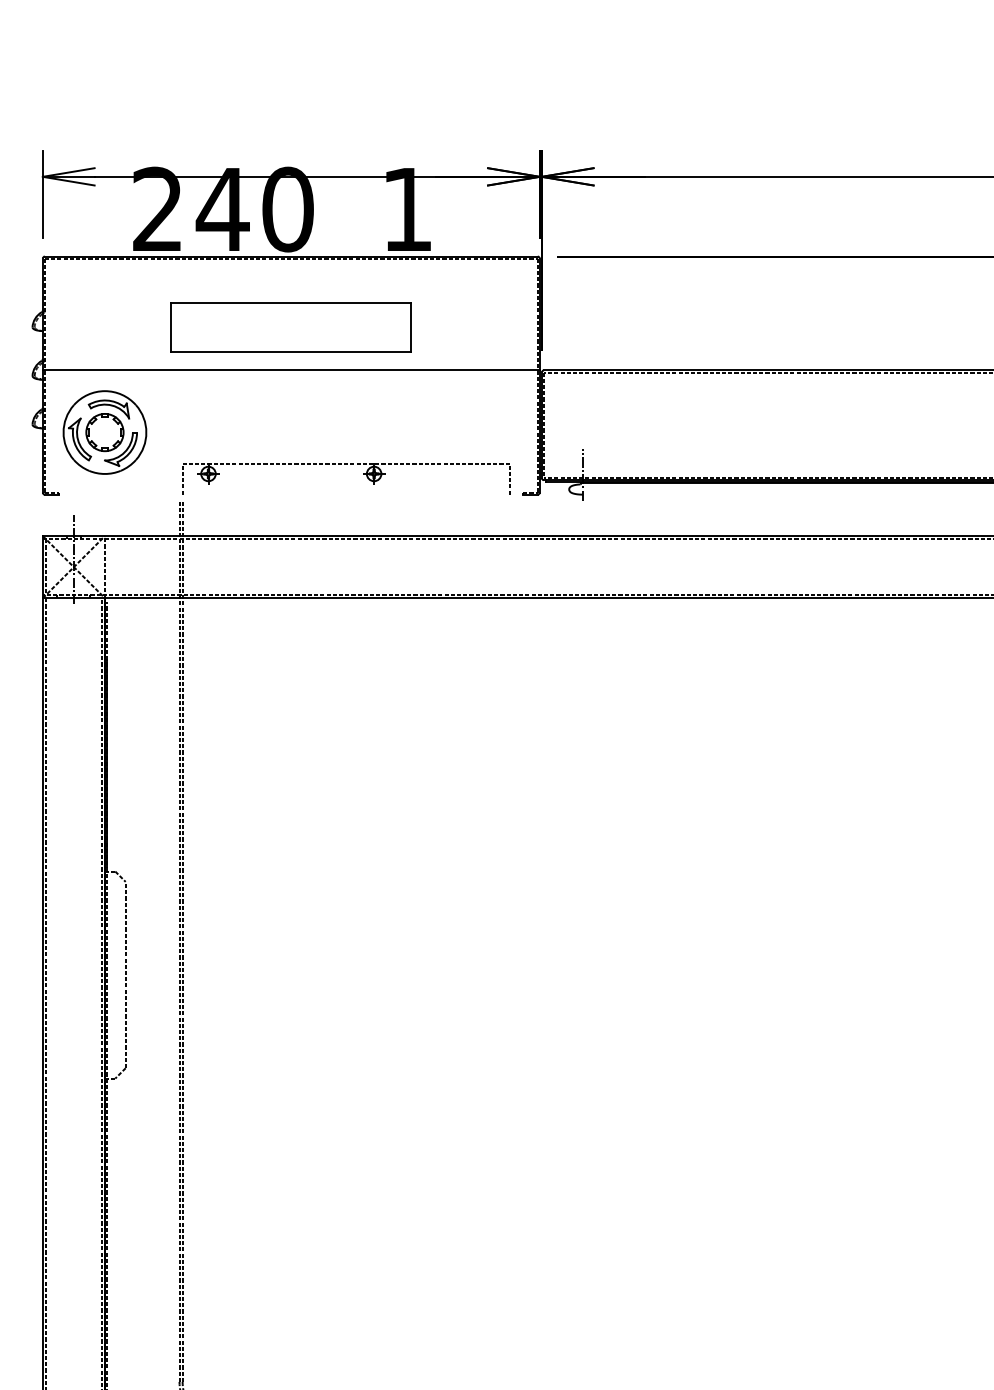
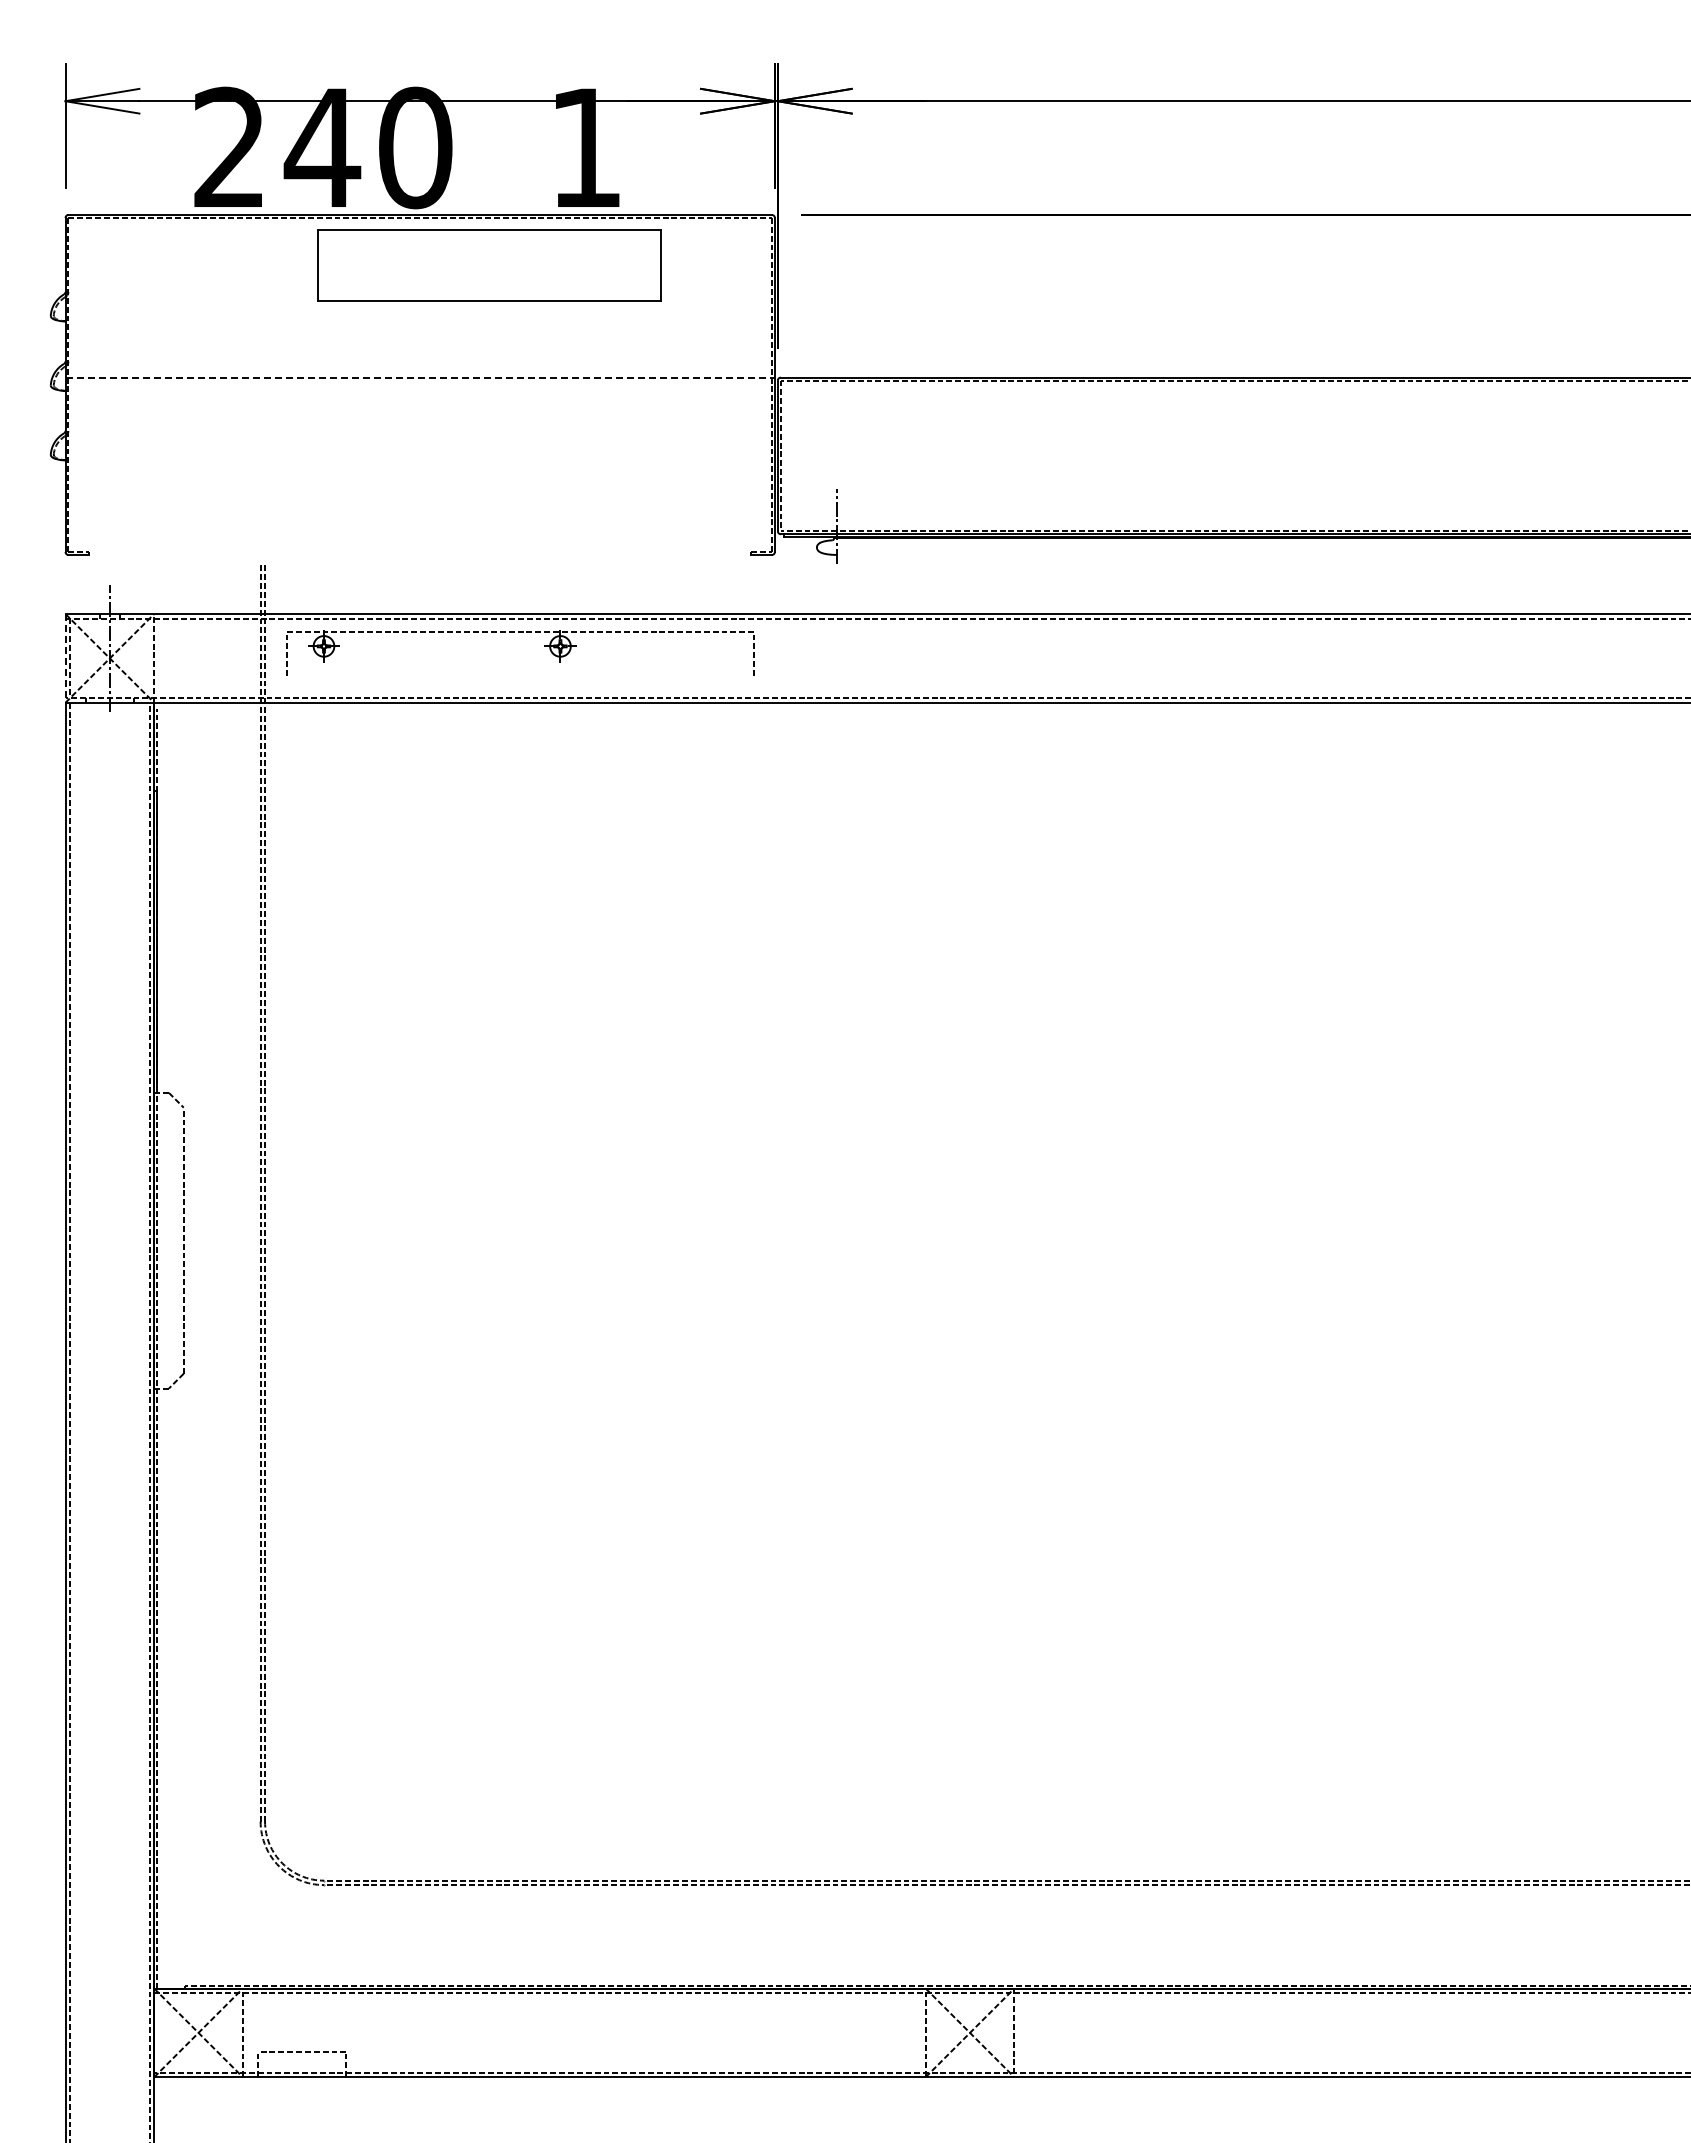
part: (291, 327) -> (489, 265), moved
line: (291, 370) -> (420, 377), solid -> dashed
part: (105, 432) -> (154, 466), removed
part: (346, 464) -> (520, 632), moved
line: (42, 567) -> (65, 658), solid -> dashed

